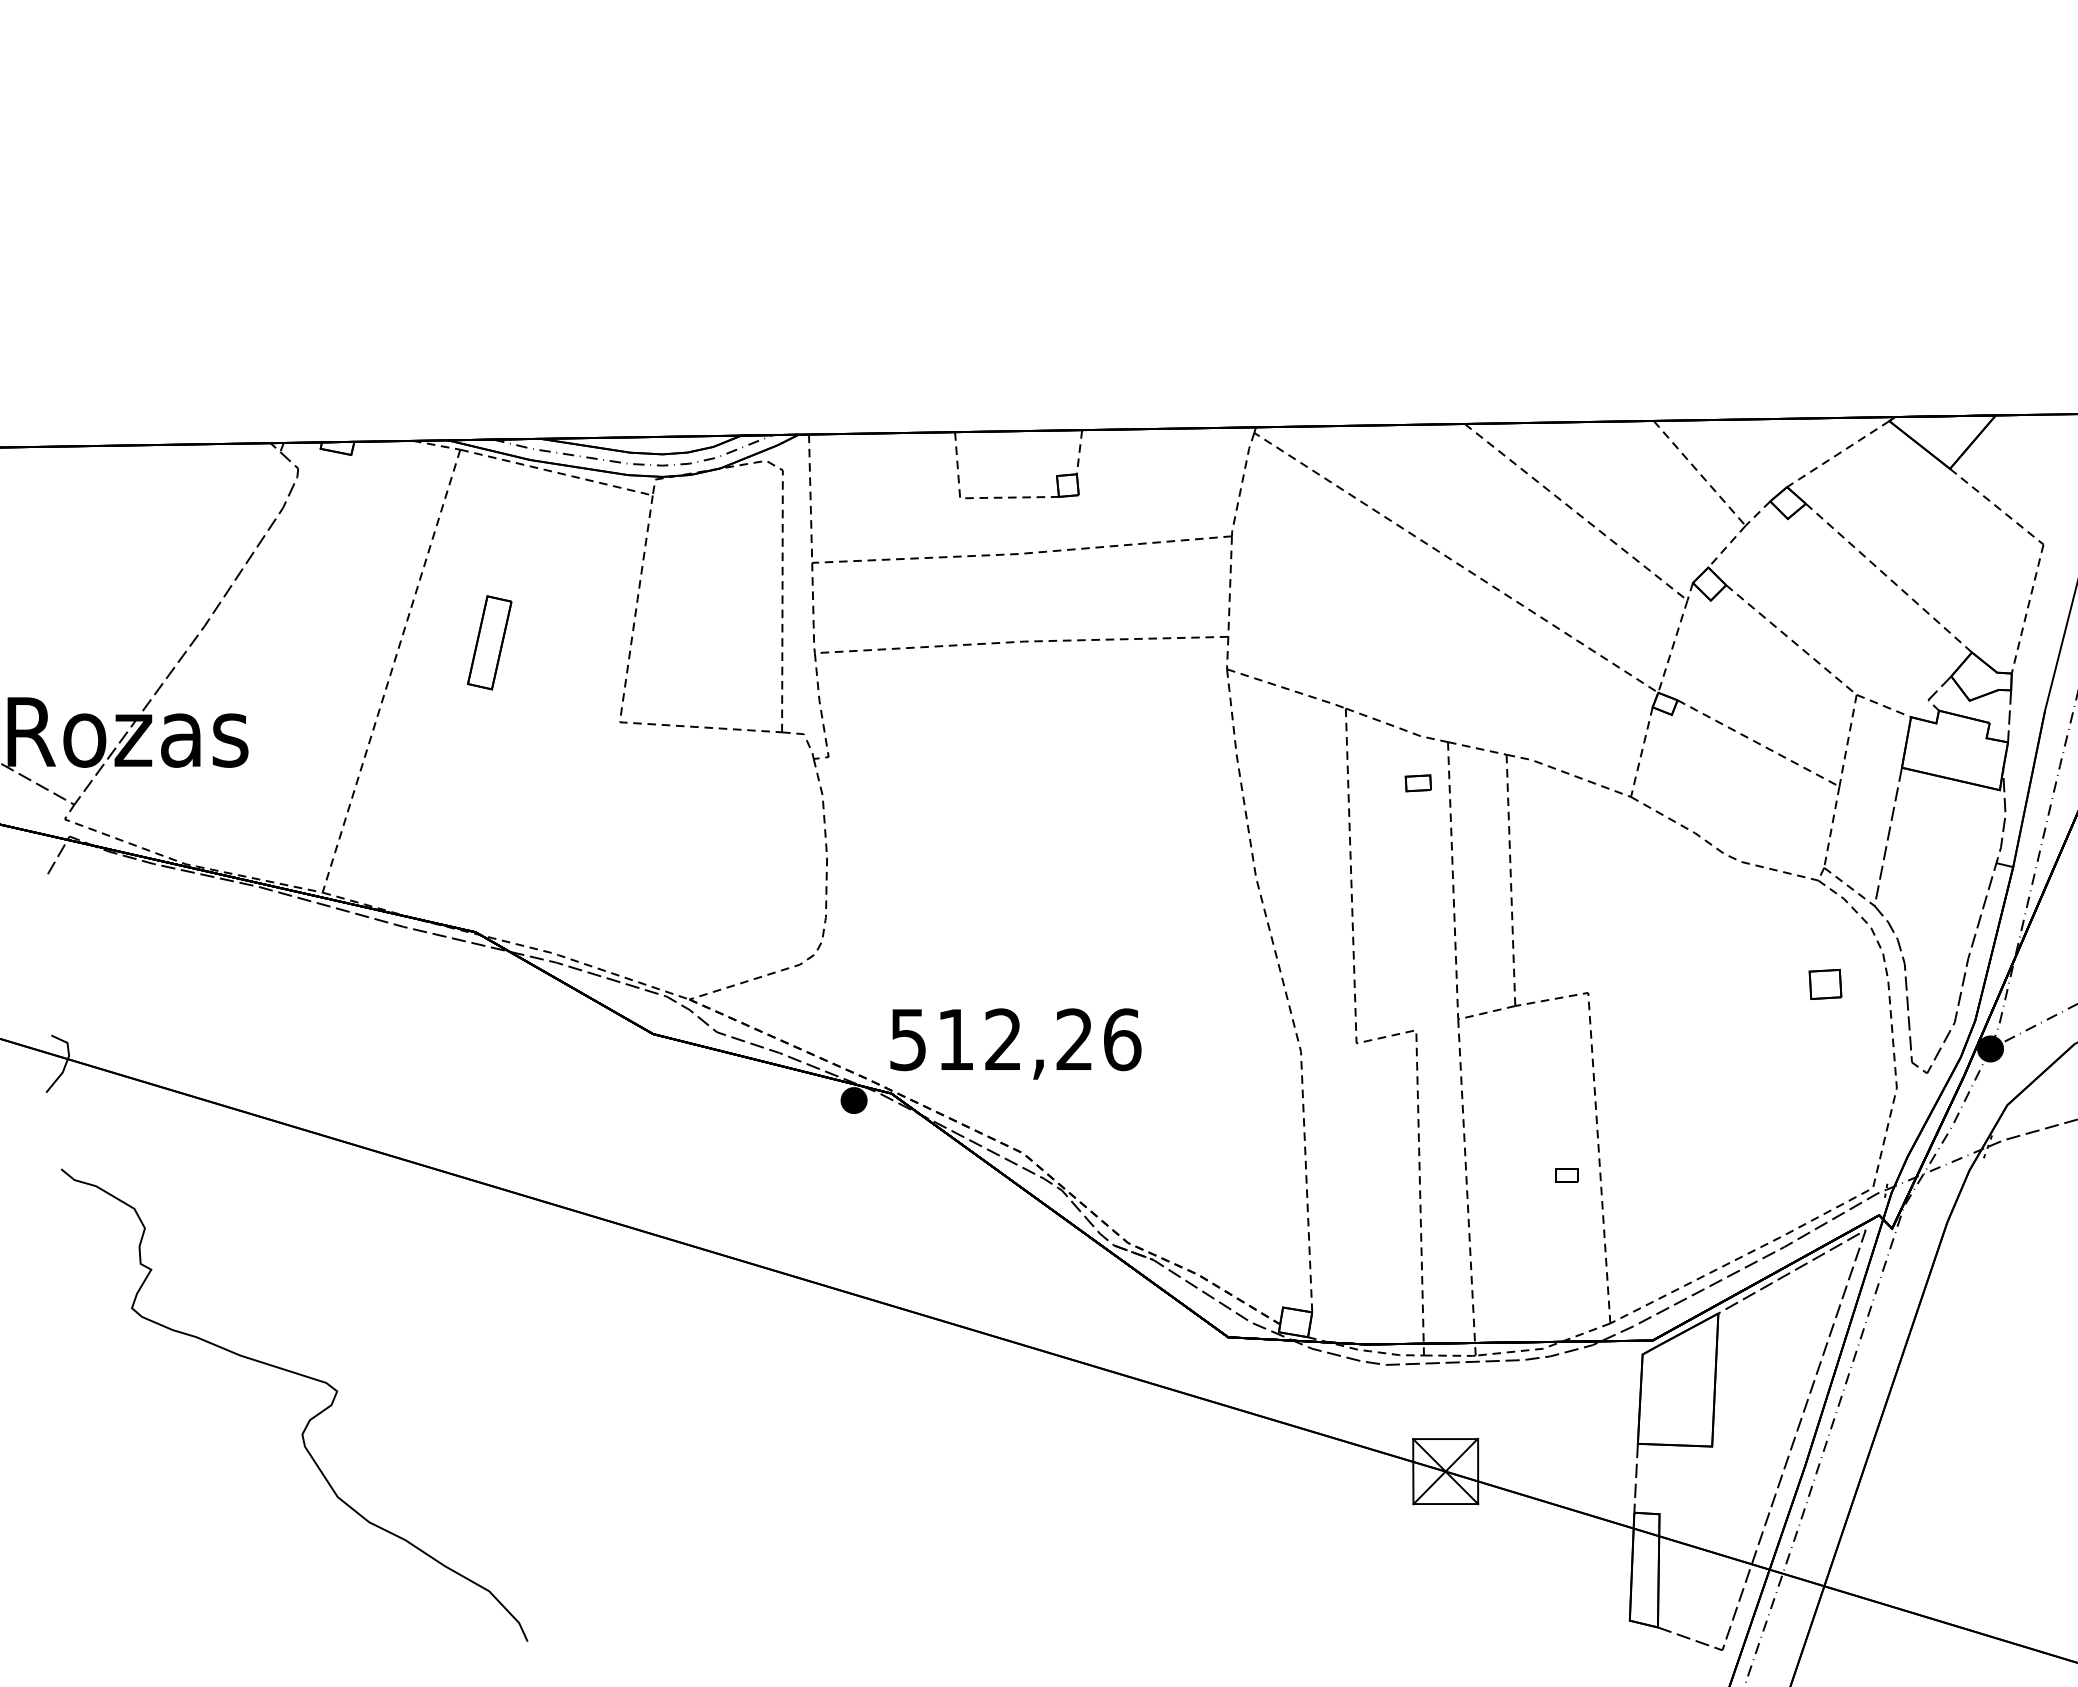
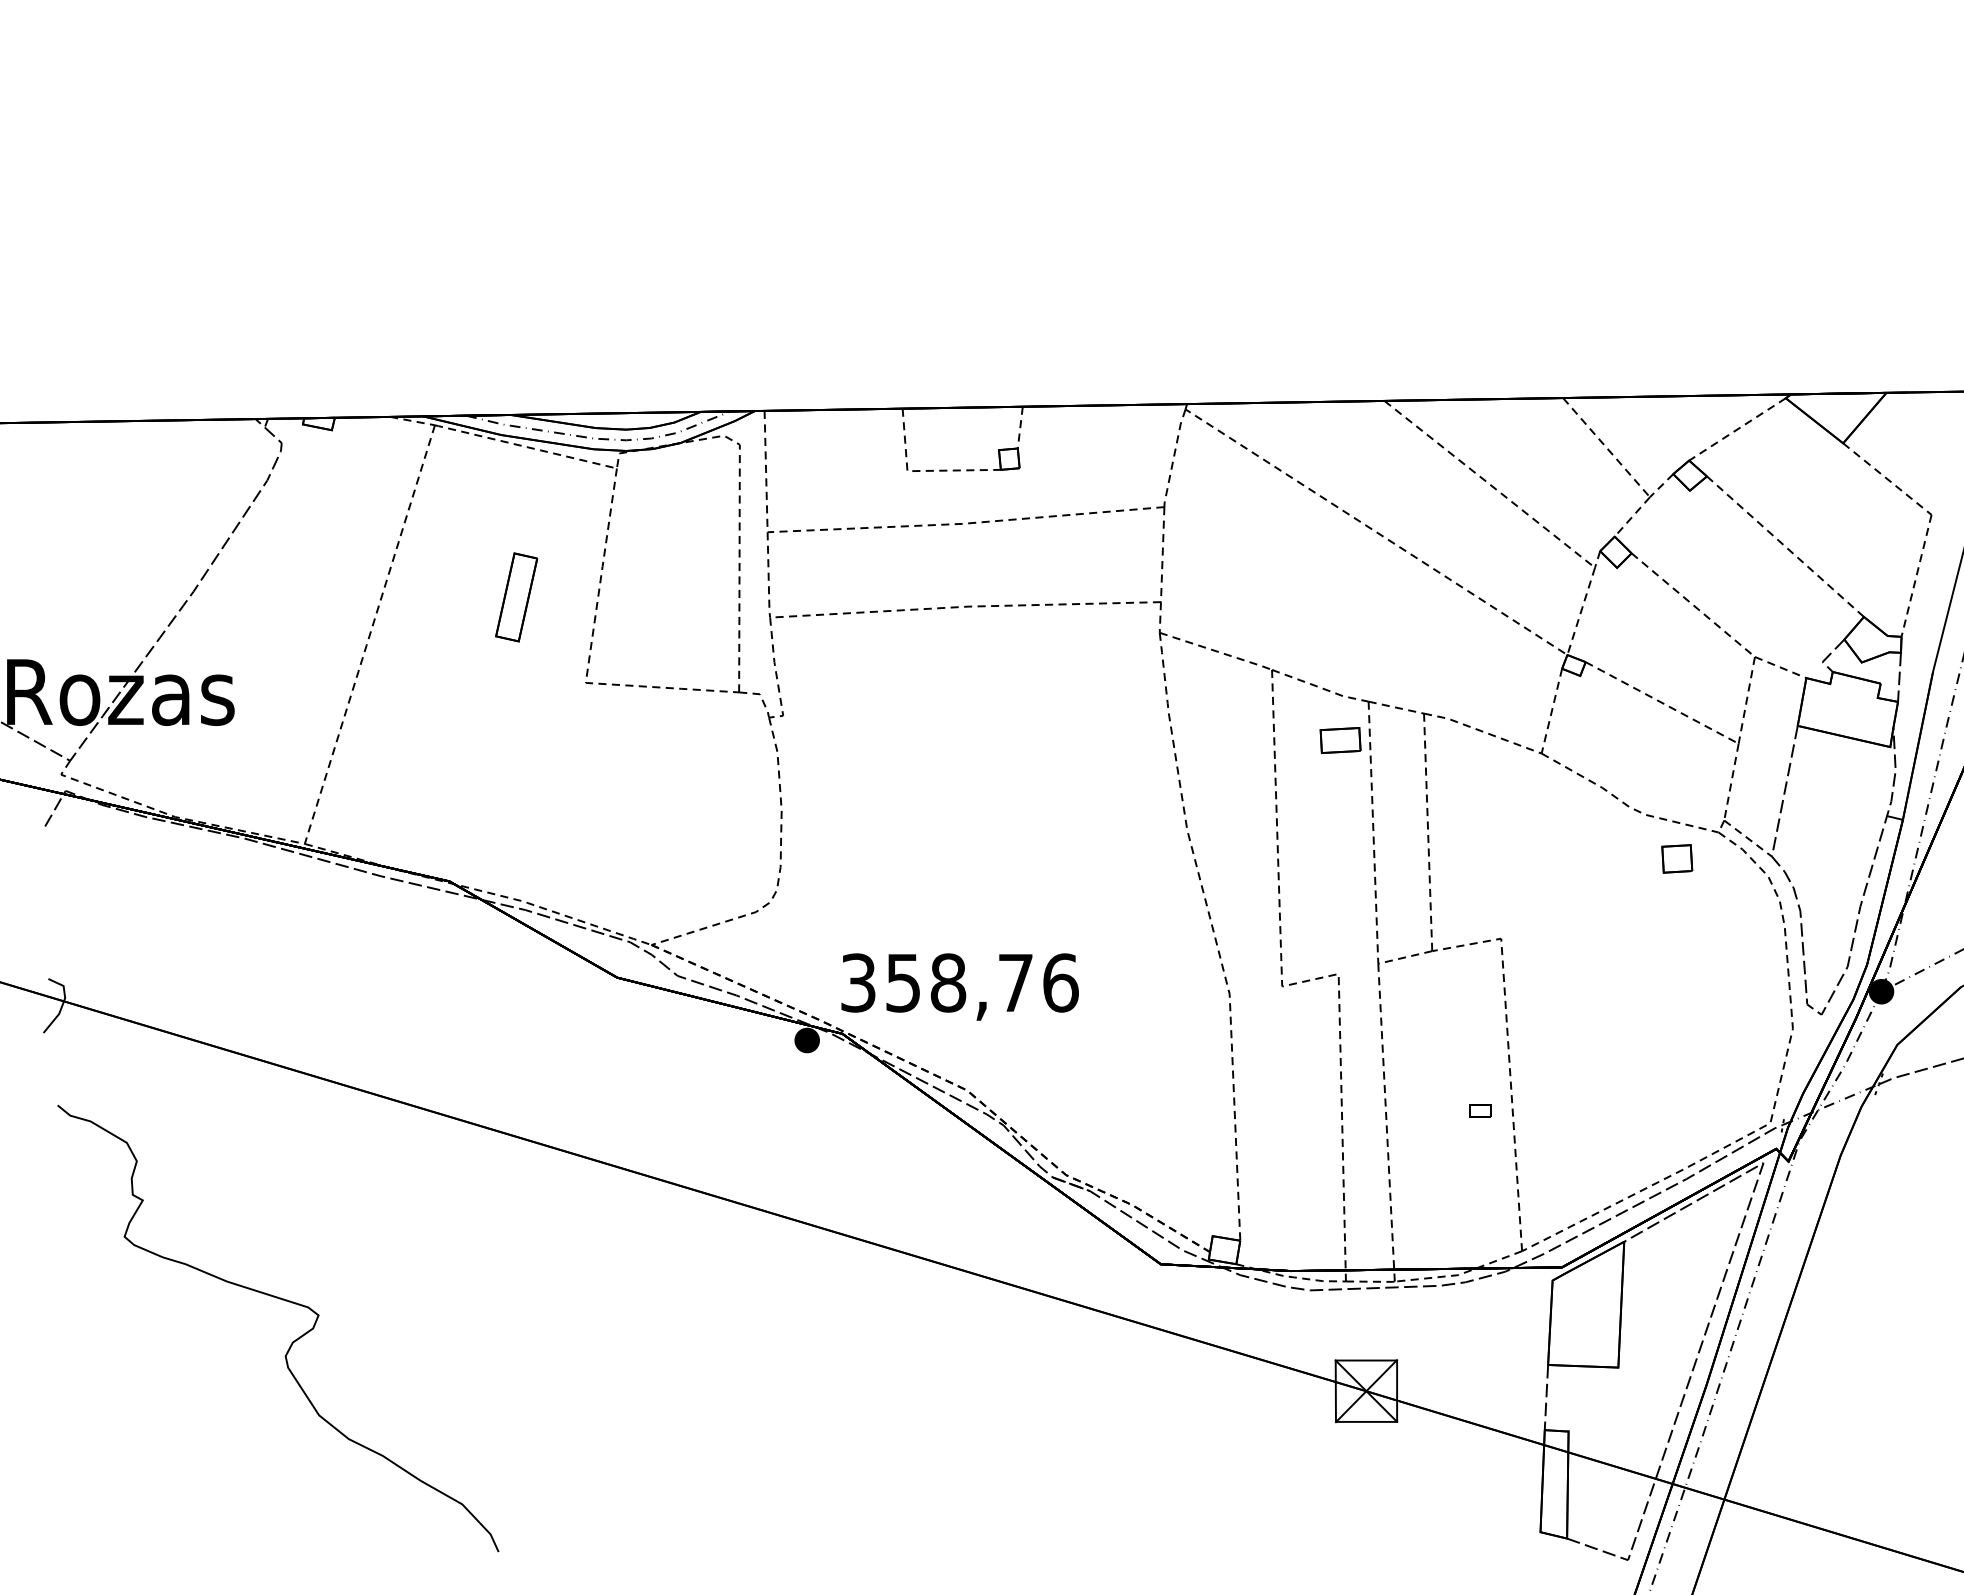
part: (489, 642) -> (516, 597), moved
part: (1418, 783) -> (1340, 740), size x1.67
part: (1825, 983) -> (1677, 857), moved
text: (991, 1039) -> (937, 982), 512,26 -> 358,76

